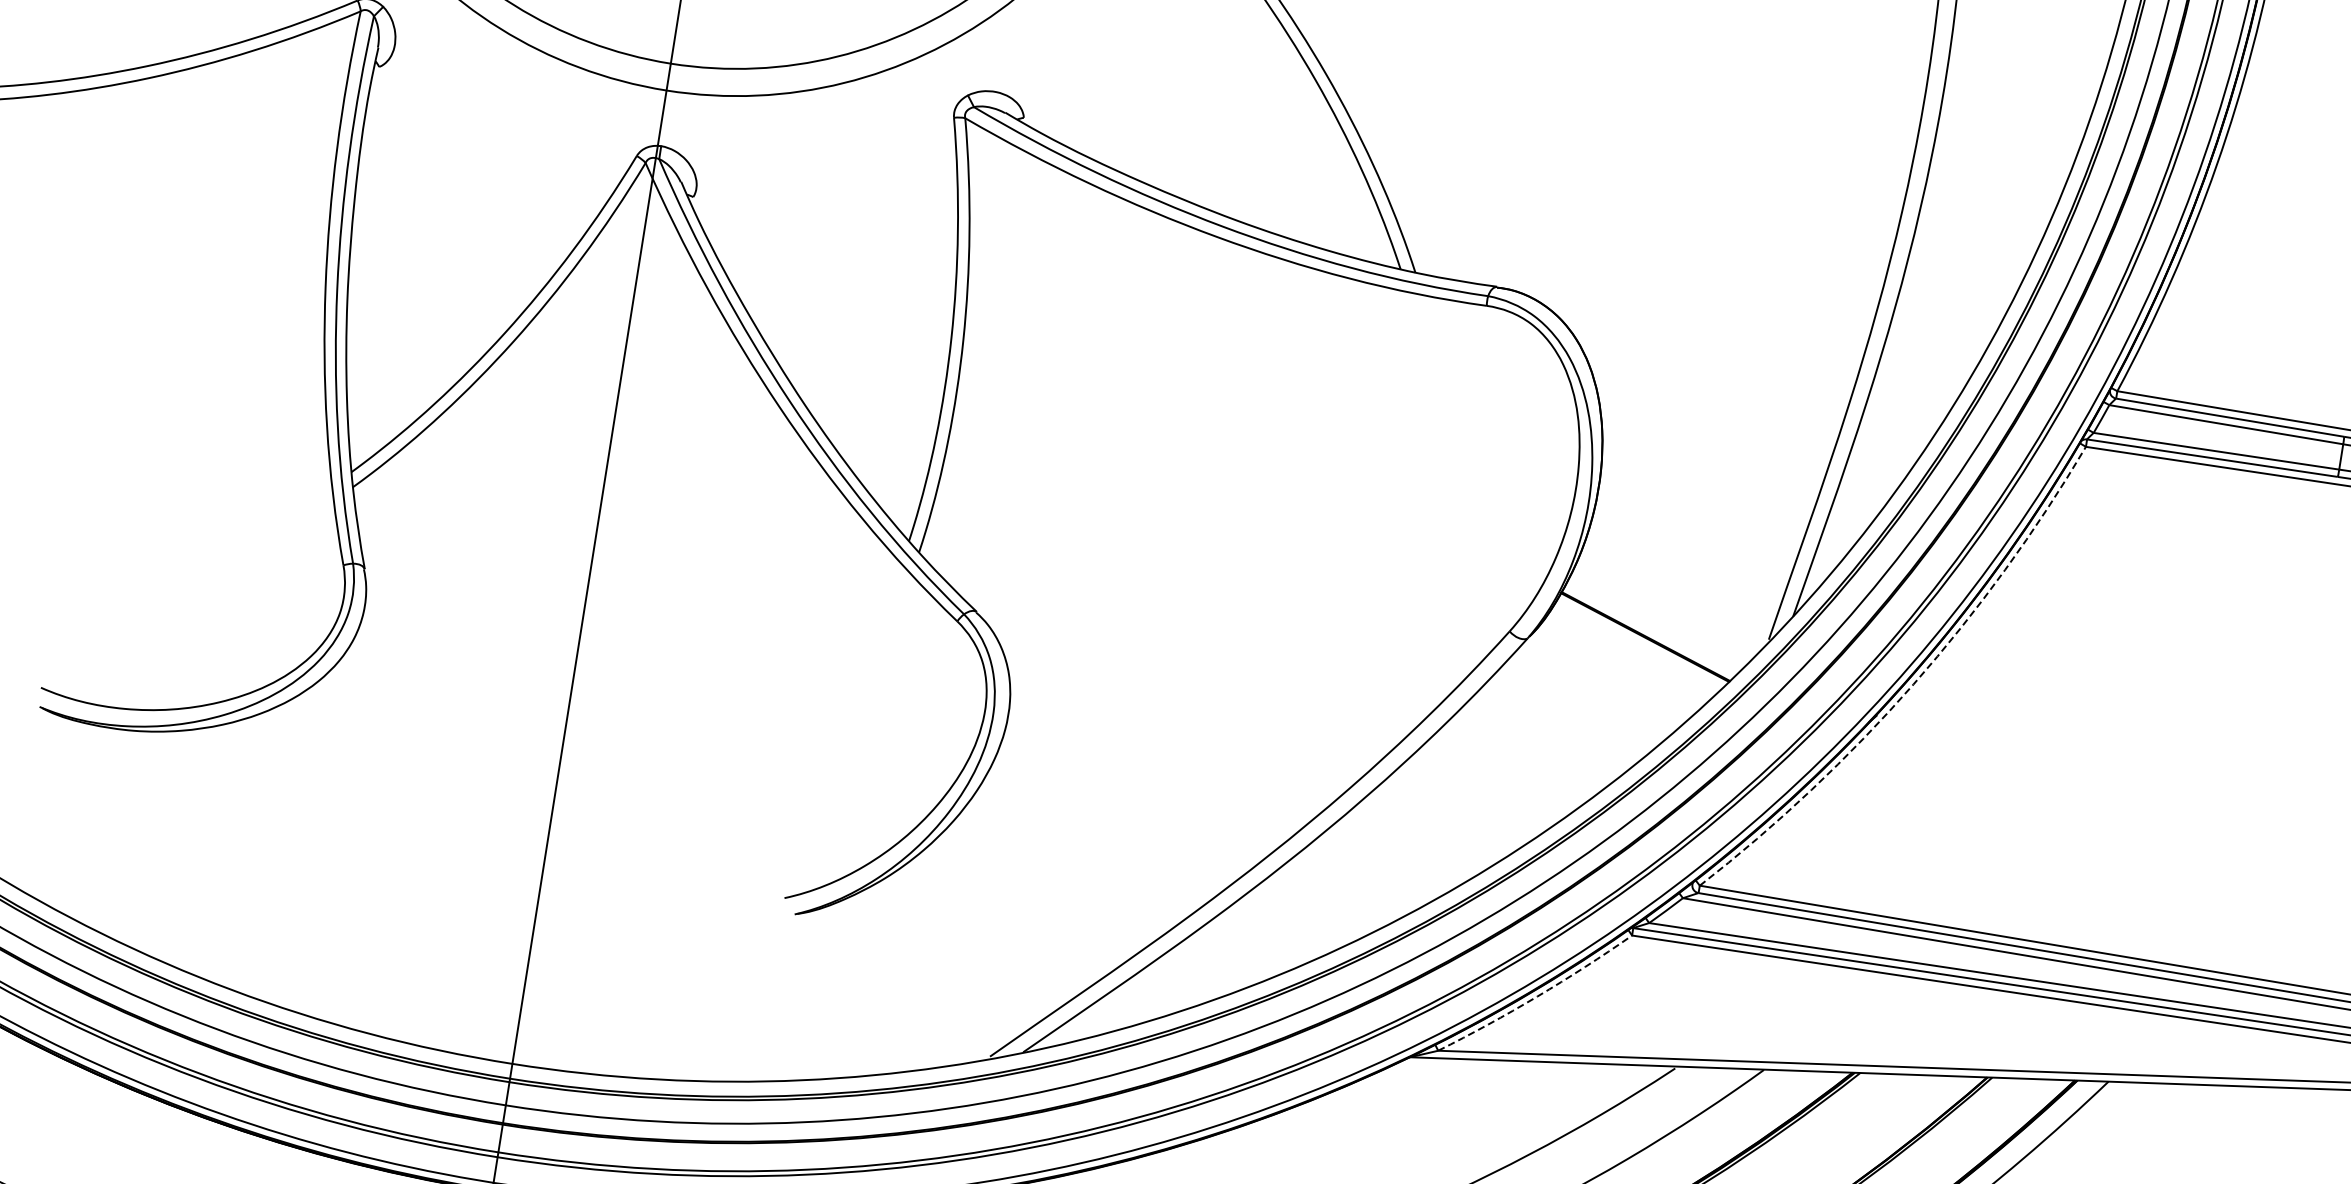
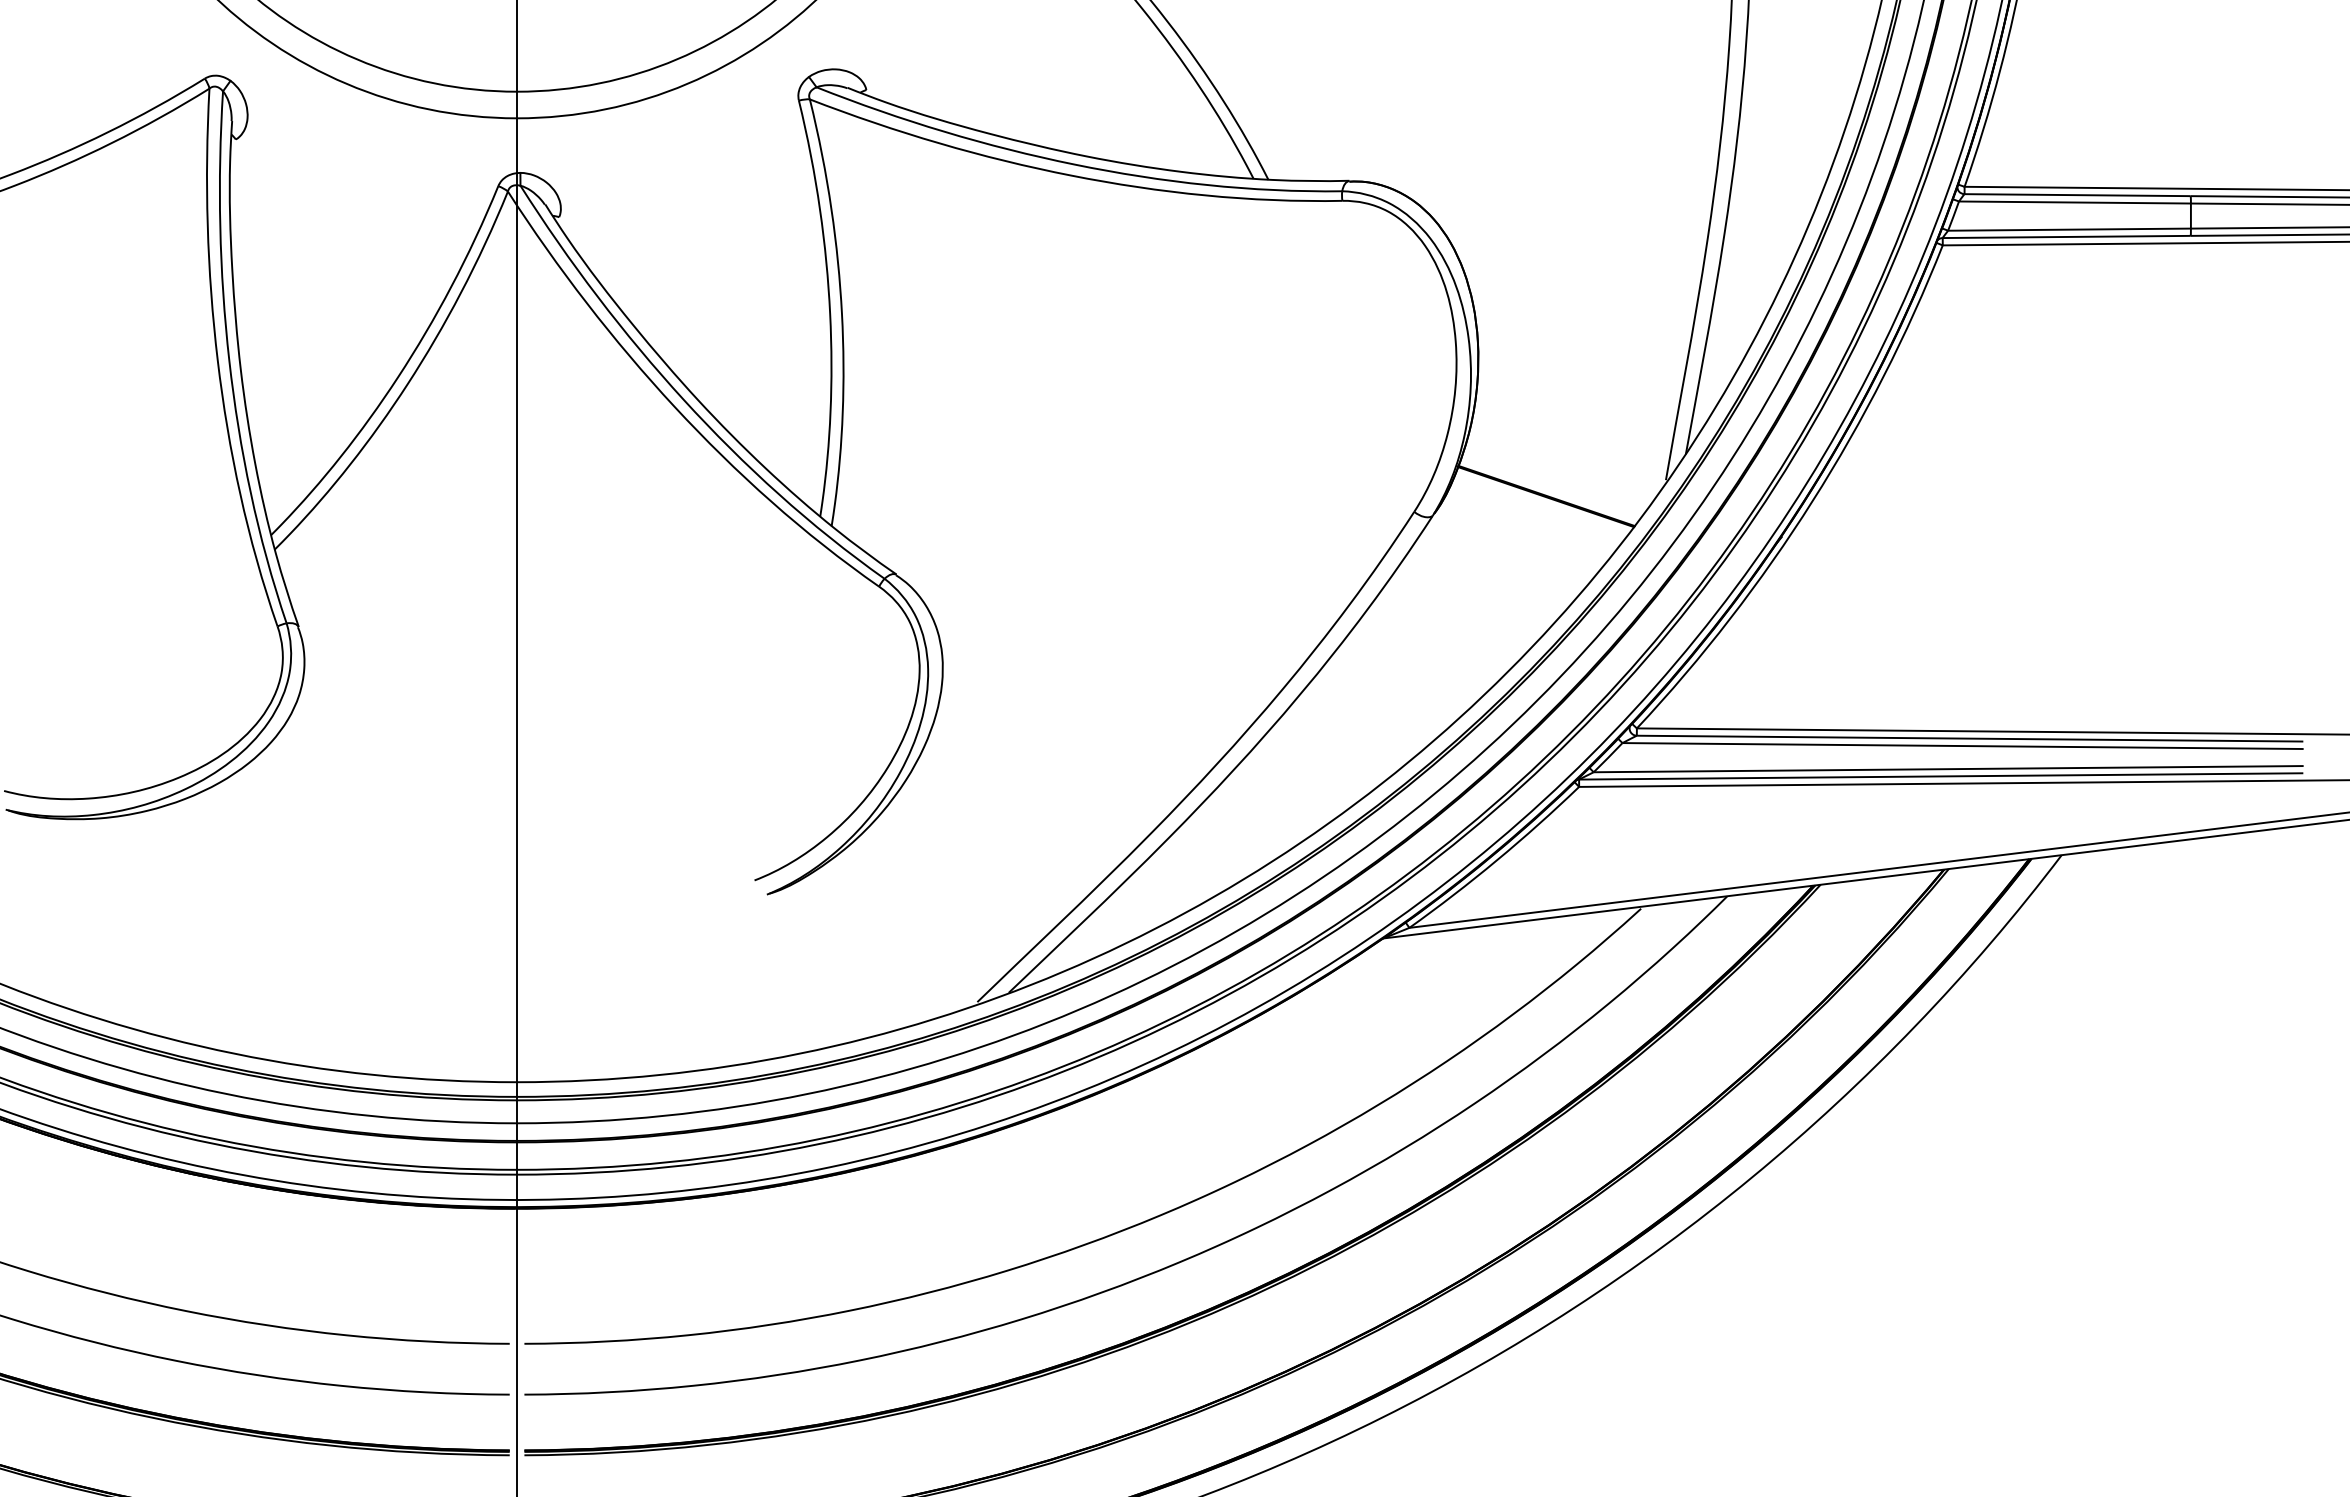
arc: (1913, 684) -> (1812, 501), dashed -> solid
arc: (1536, 996) -> (1496, 860), dashed -> solid

